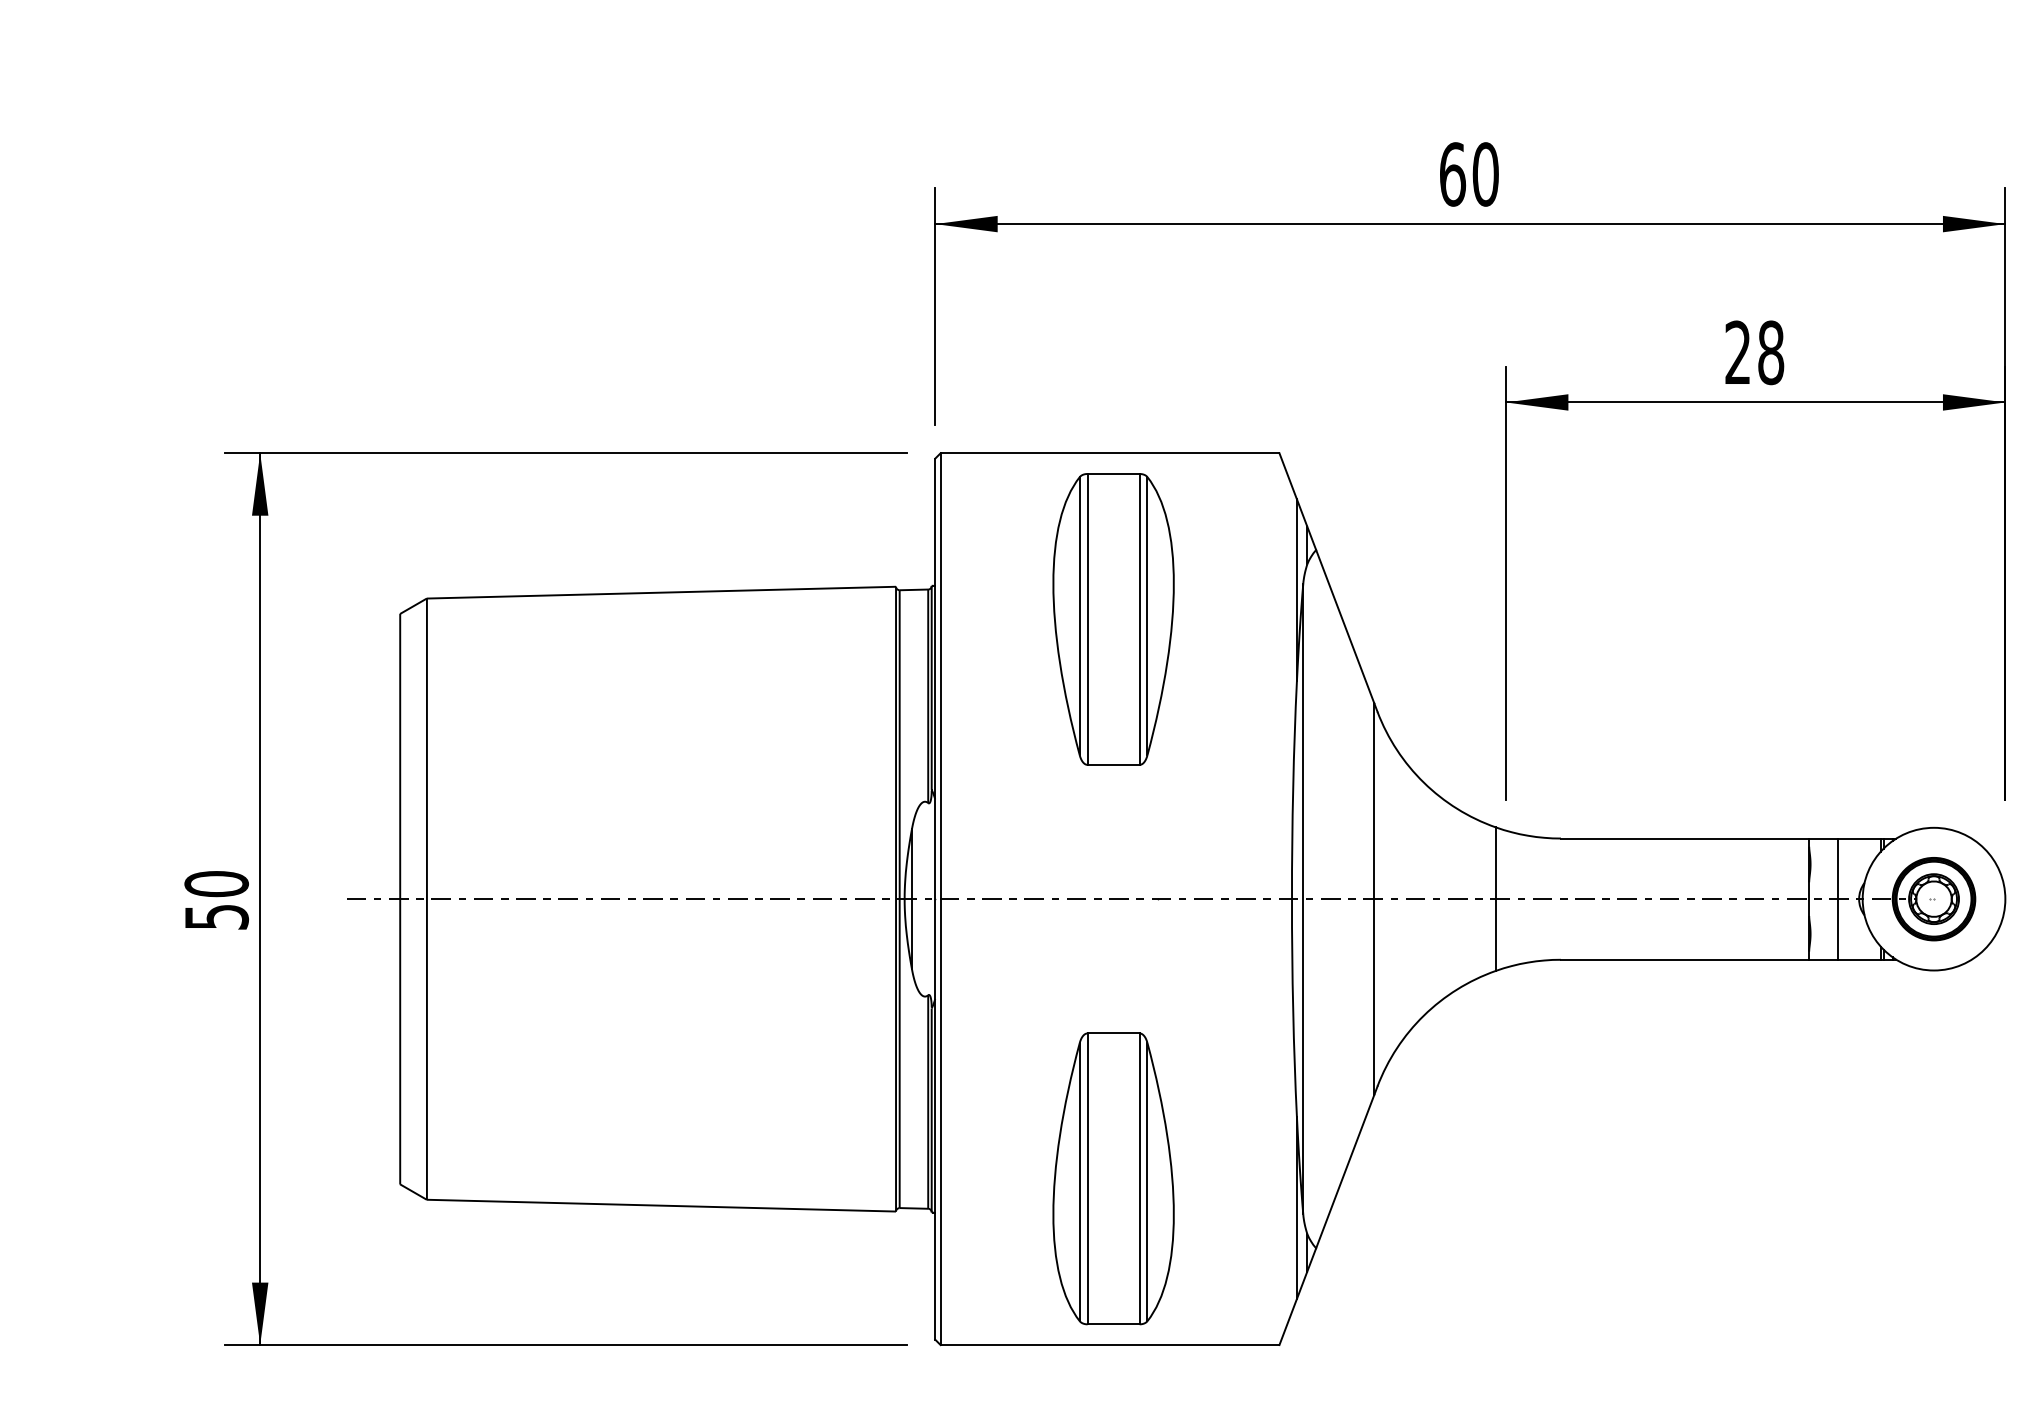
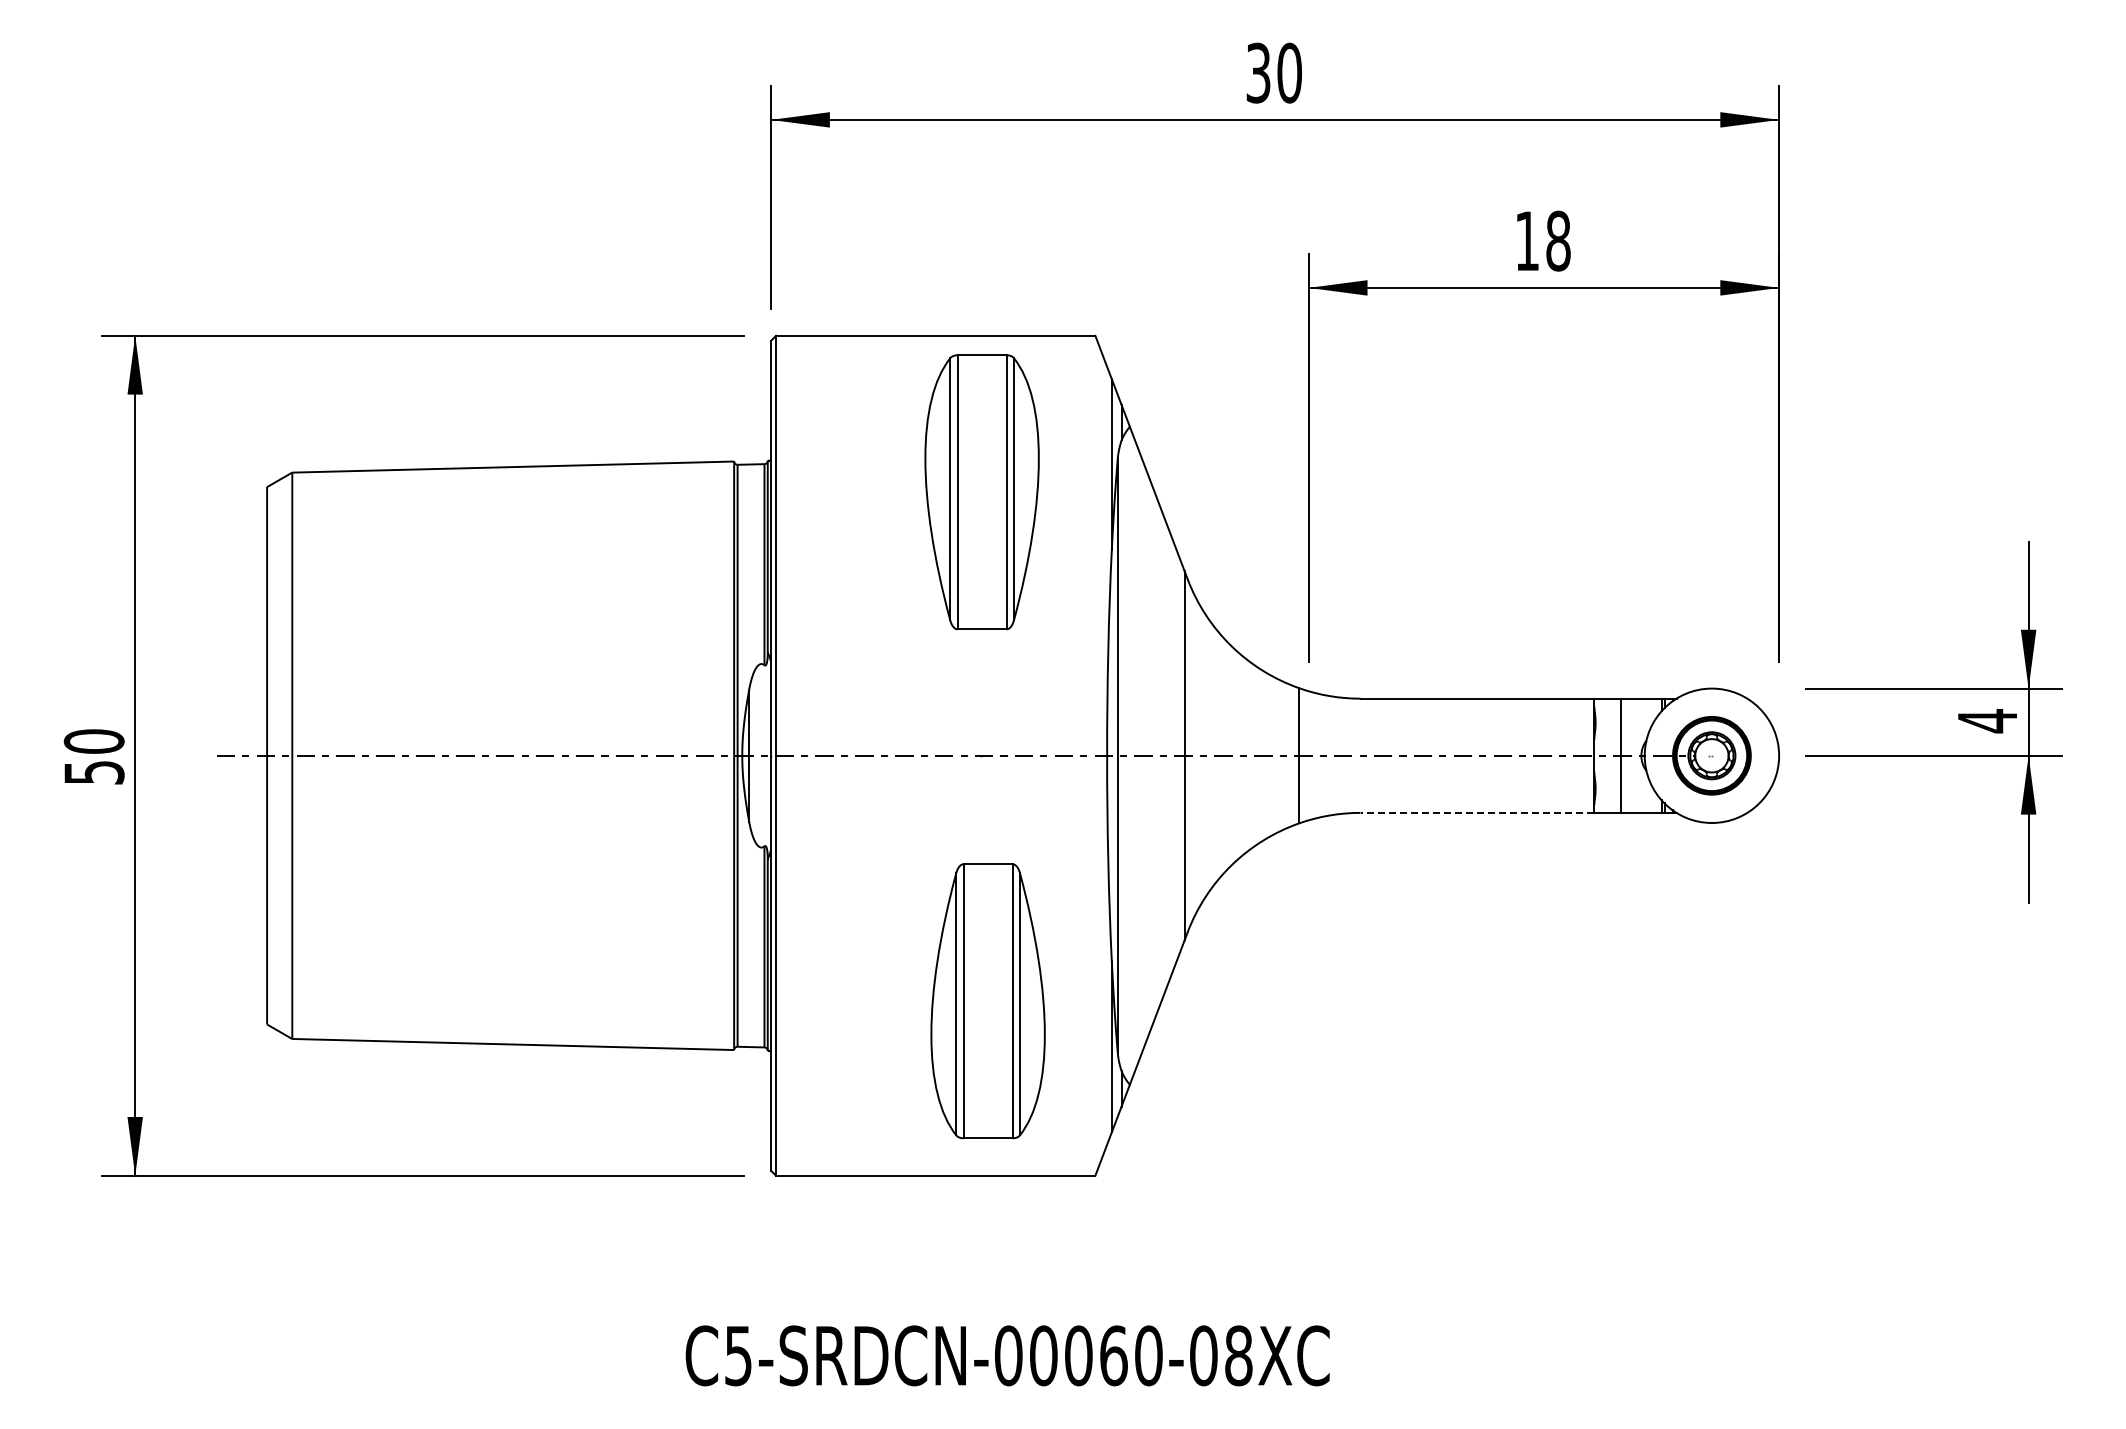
text: (1452, 173) -> (1258, 72), 60 -> 30
text: (1737, 352) -> (1526, 240), 28 -> 18
part: (1112, 619) -> (981, 492), moved
line: (1685, 959) -> (1477, 812), solid -> dashed
part: (1112, 1179) -> (987, 1001), moved

